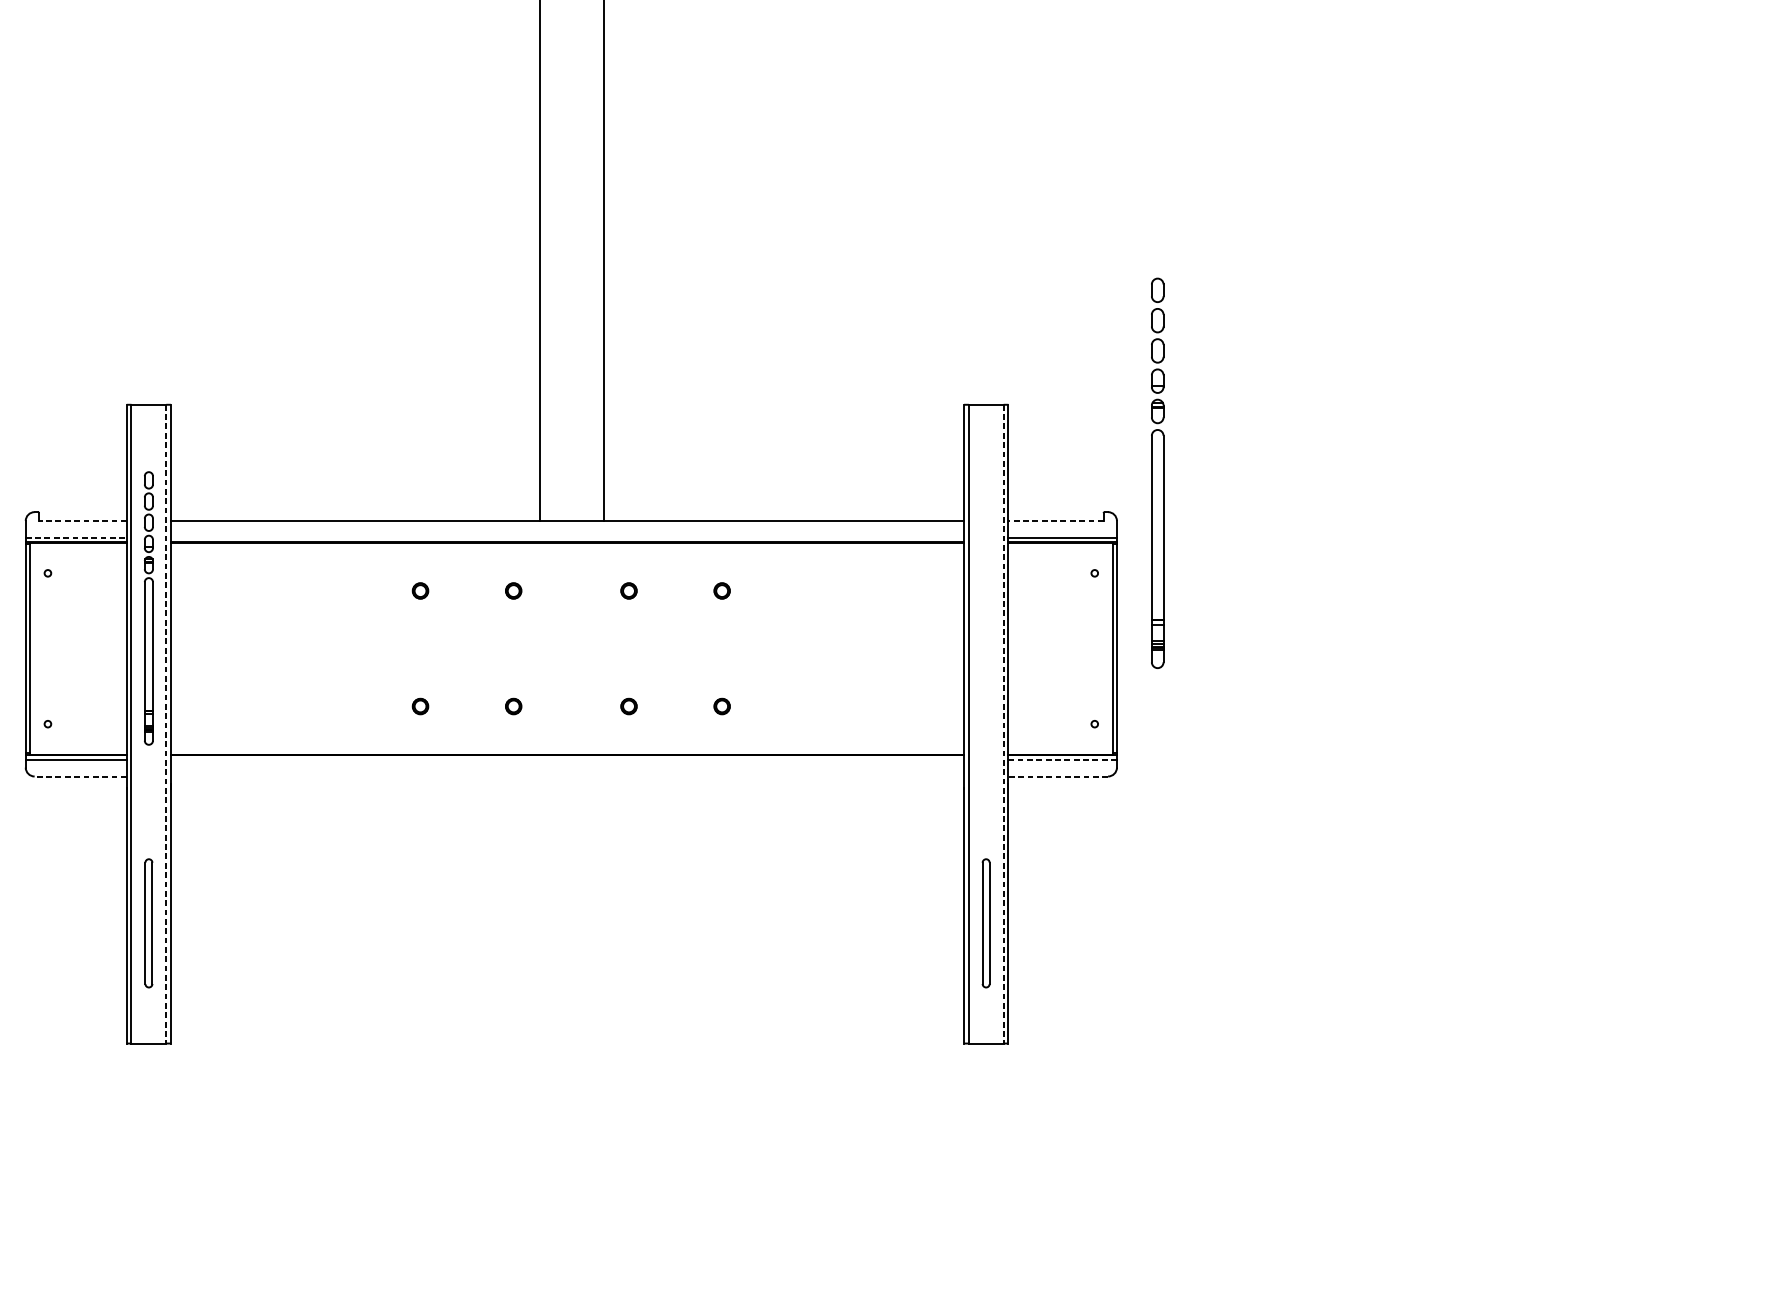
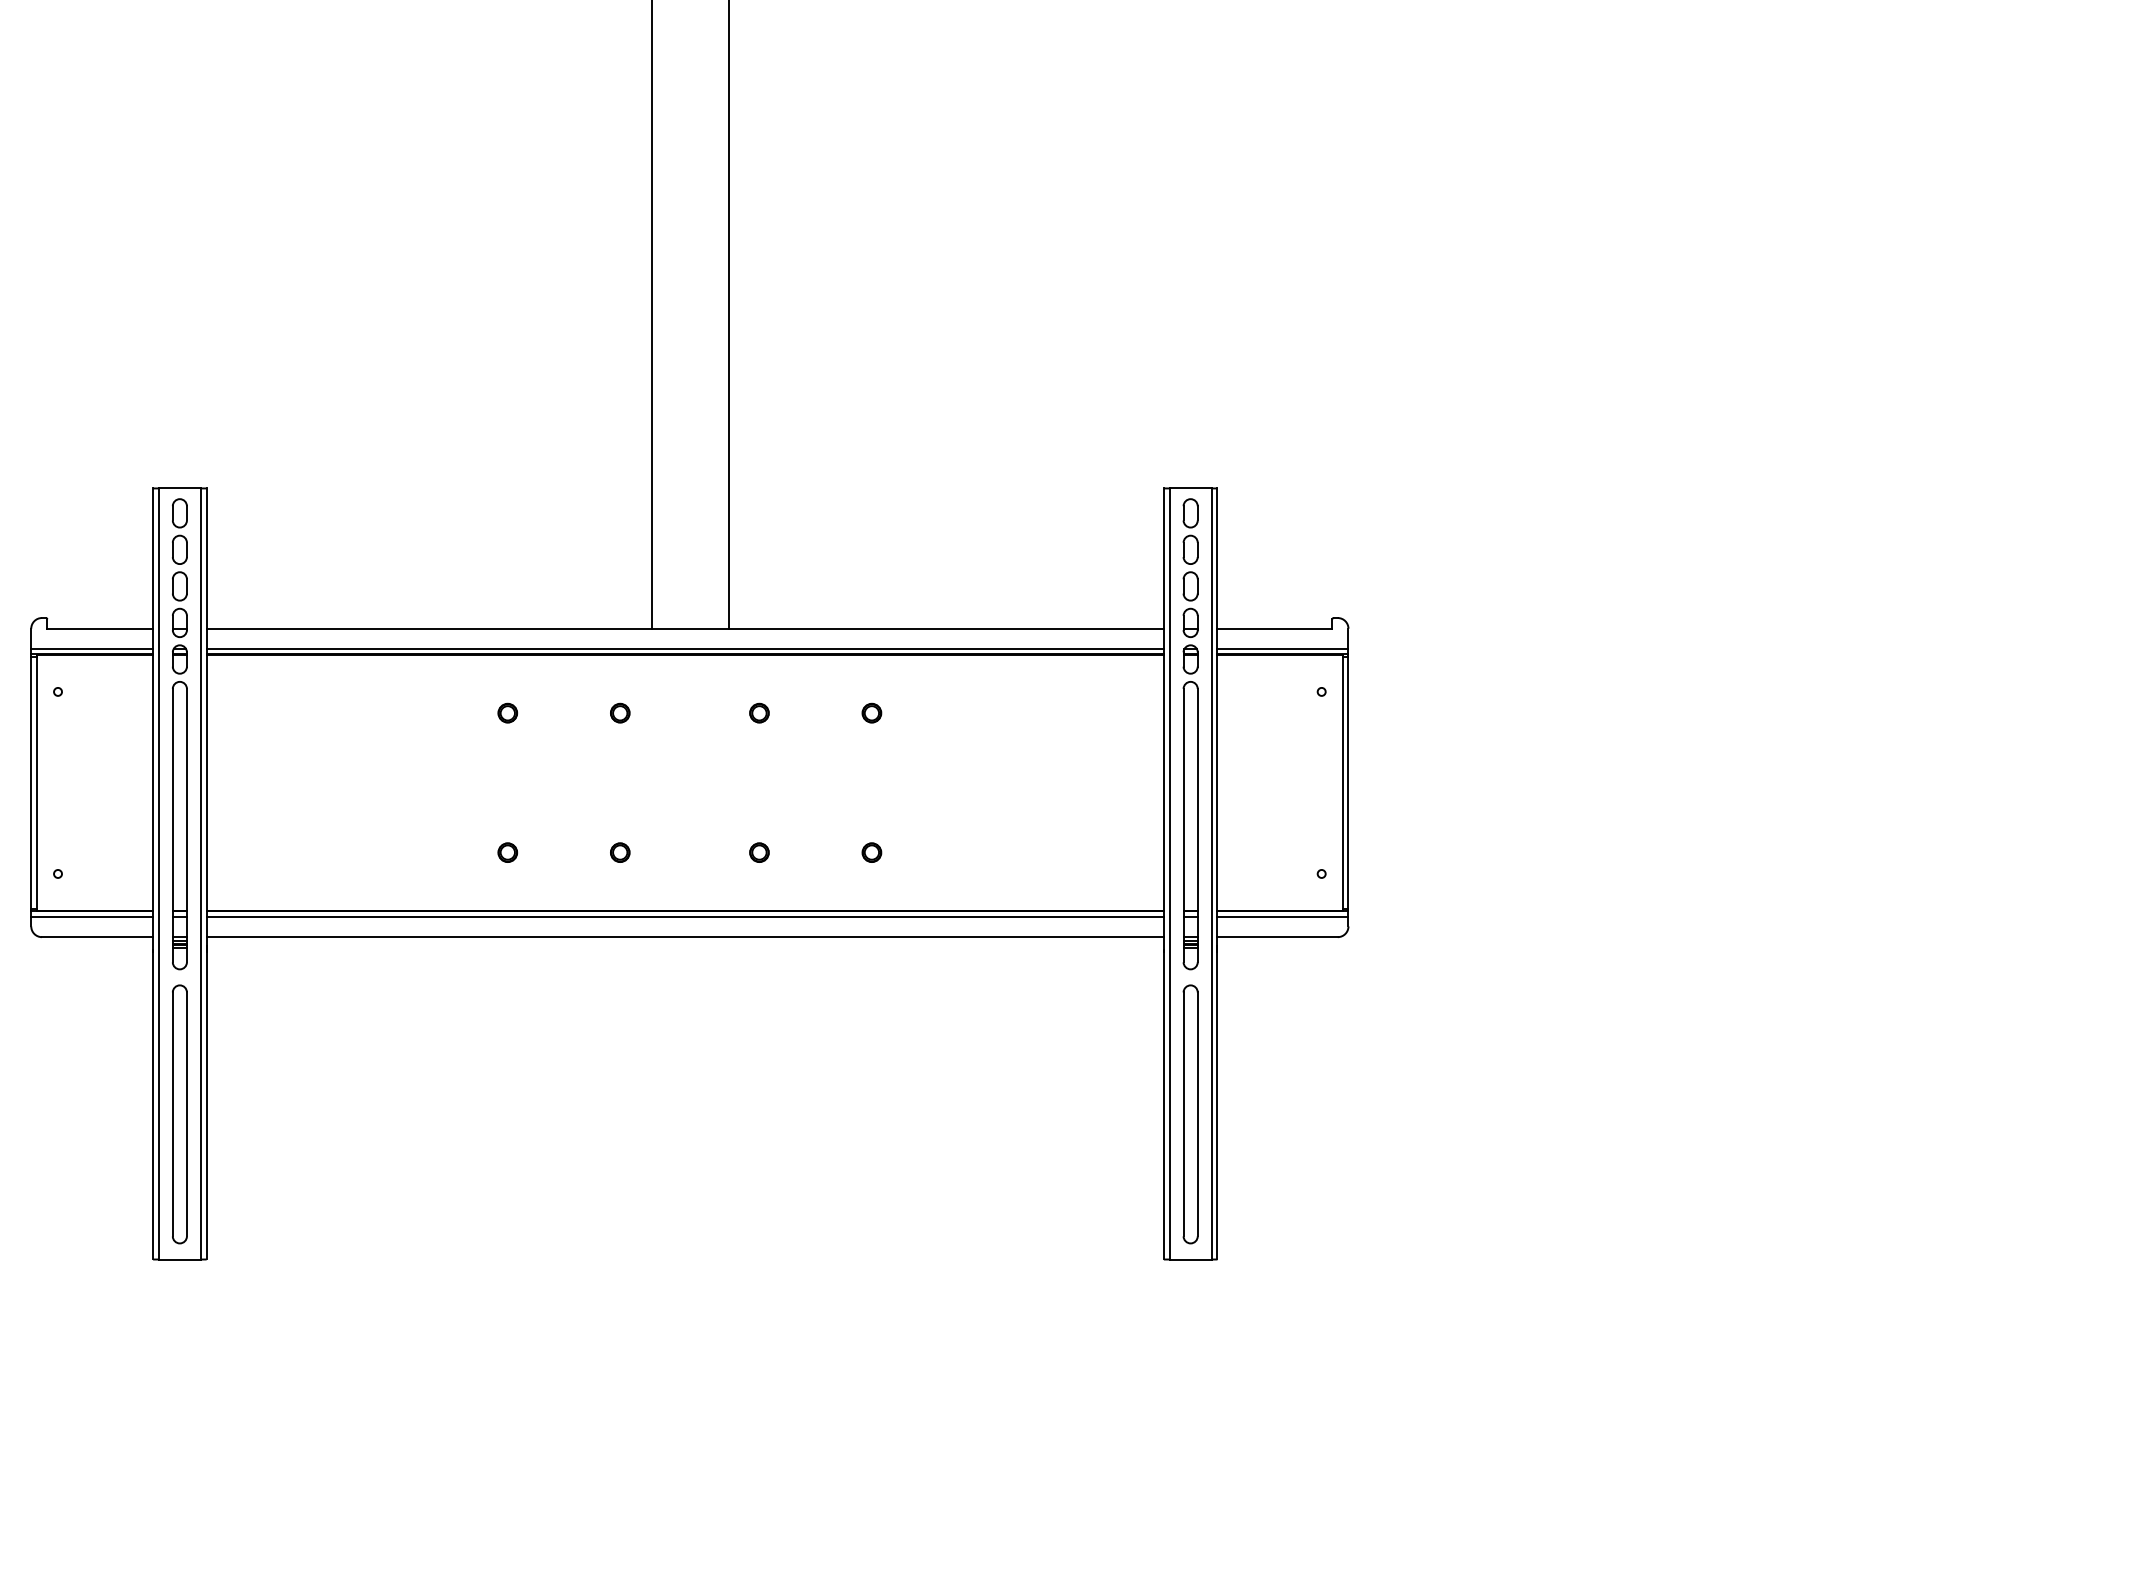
part: (1157, 473) -> (1190, 734), moved
line: (83, 520) -> (100, 628), dashed -> solid
line: (1055, 520) -> (1274, 628), dashed -> solid
line: (76, 538) -> (92, 649), dashed -> solid
line: (566, 538) -> (684, 649), added
part: (148, 608) -> (179, 734), size x1.43
line: (165, 723) -> (200, 873), dashed -> solid
line: (1003, 723) -> (1211, 873), dashed -> solid
line: (566, 759) -> (684, 916), added
line: (1062, 759) -> (1282, 916), dashed -> solid
line: (80, 776) -> (97, 937), dashed -> solid
line: (566, 776) -> (684, 937), added
line: (1058, 776) -> (1277, 937), dashed -> solid
part: (148, 923) -> (179, 1114), size x1.67
part: (986, 923) -> (1190, 1114), size x1.67

